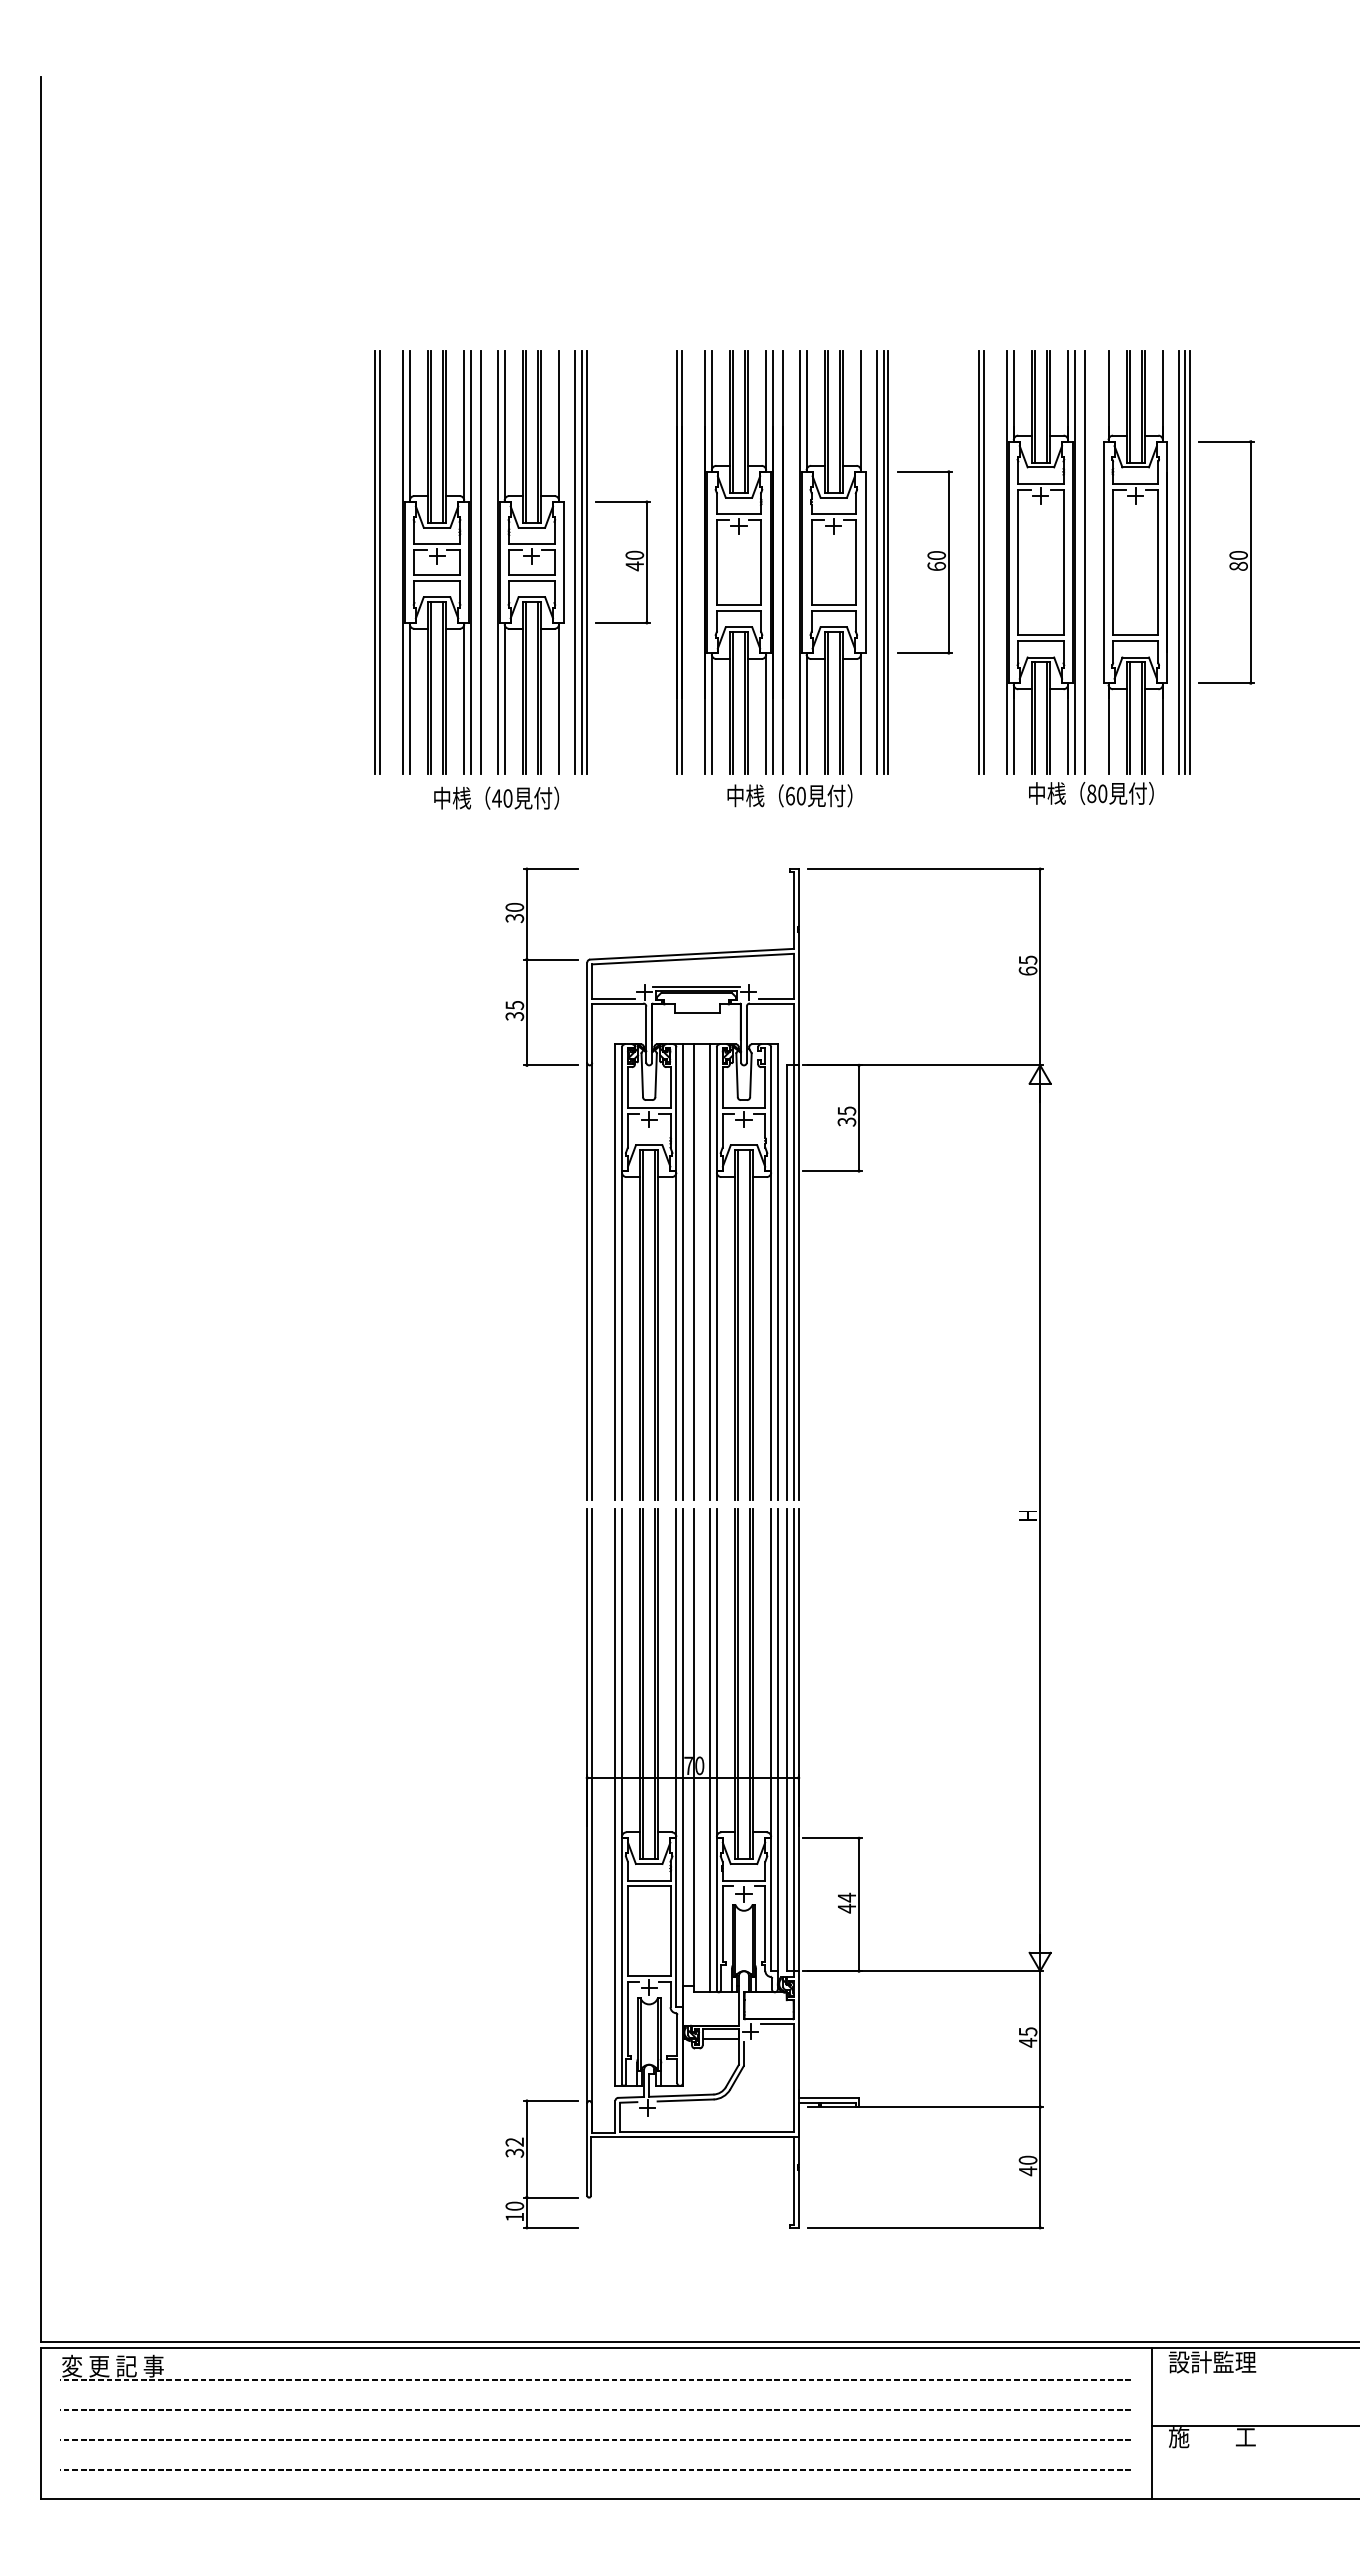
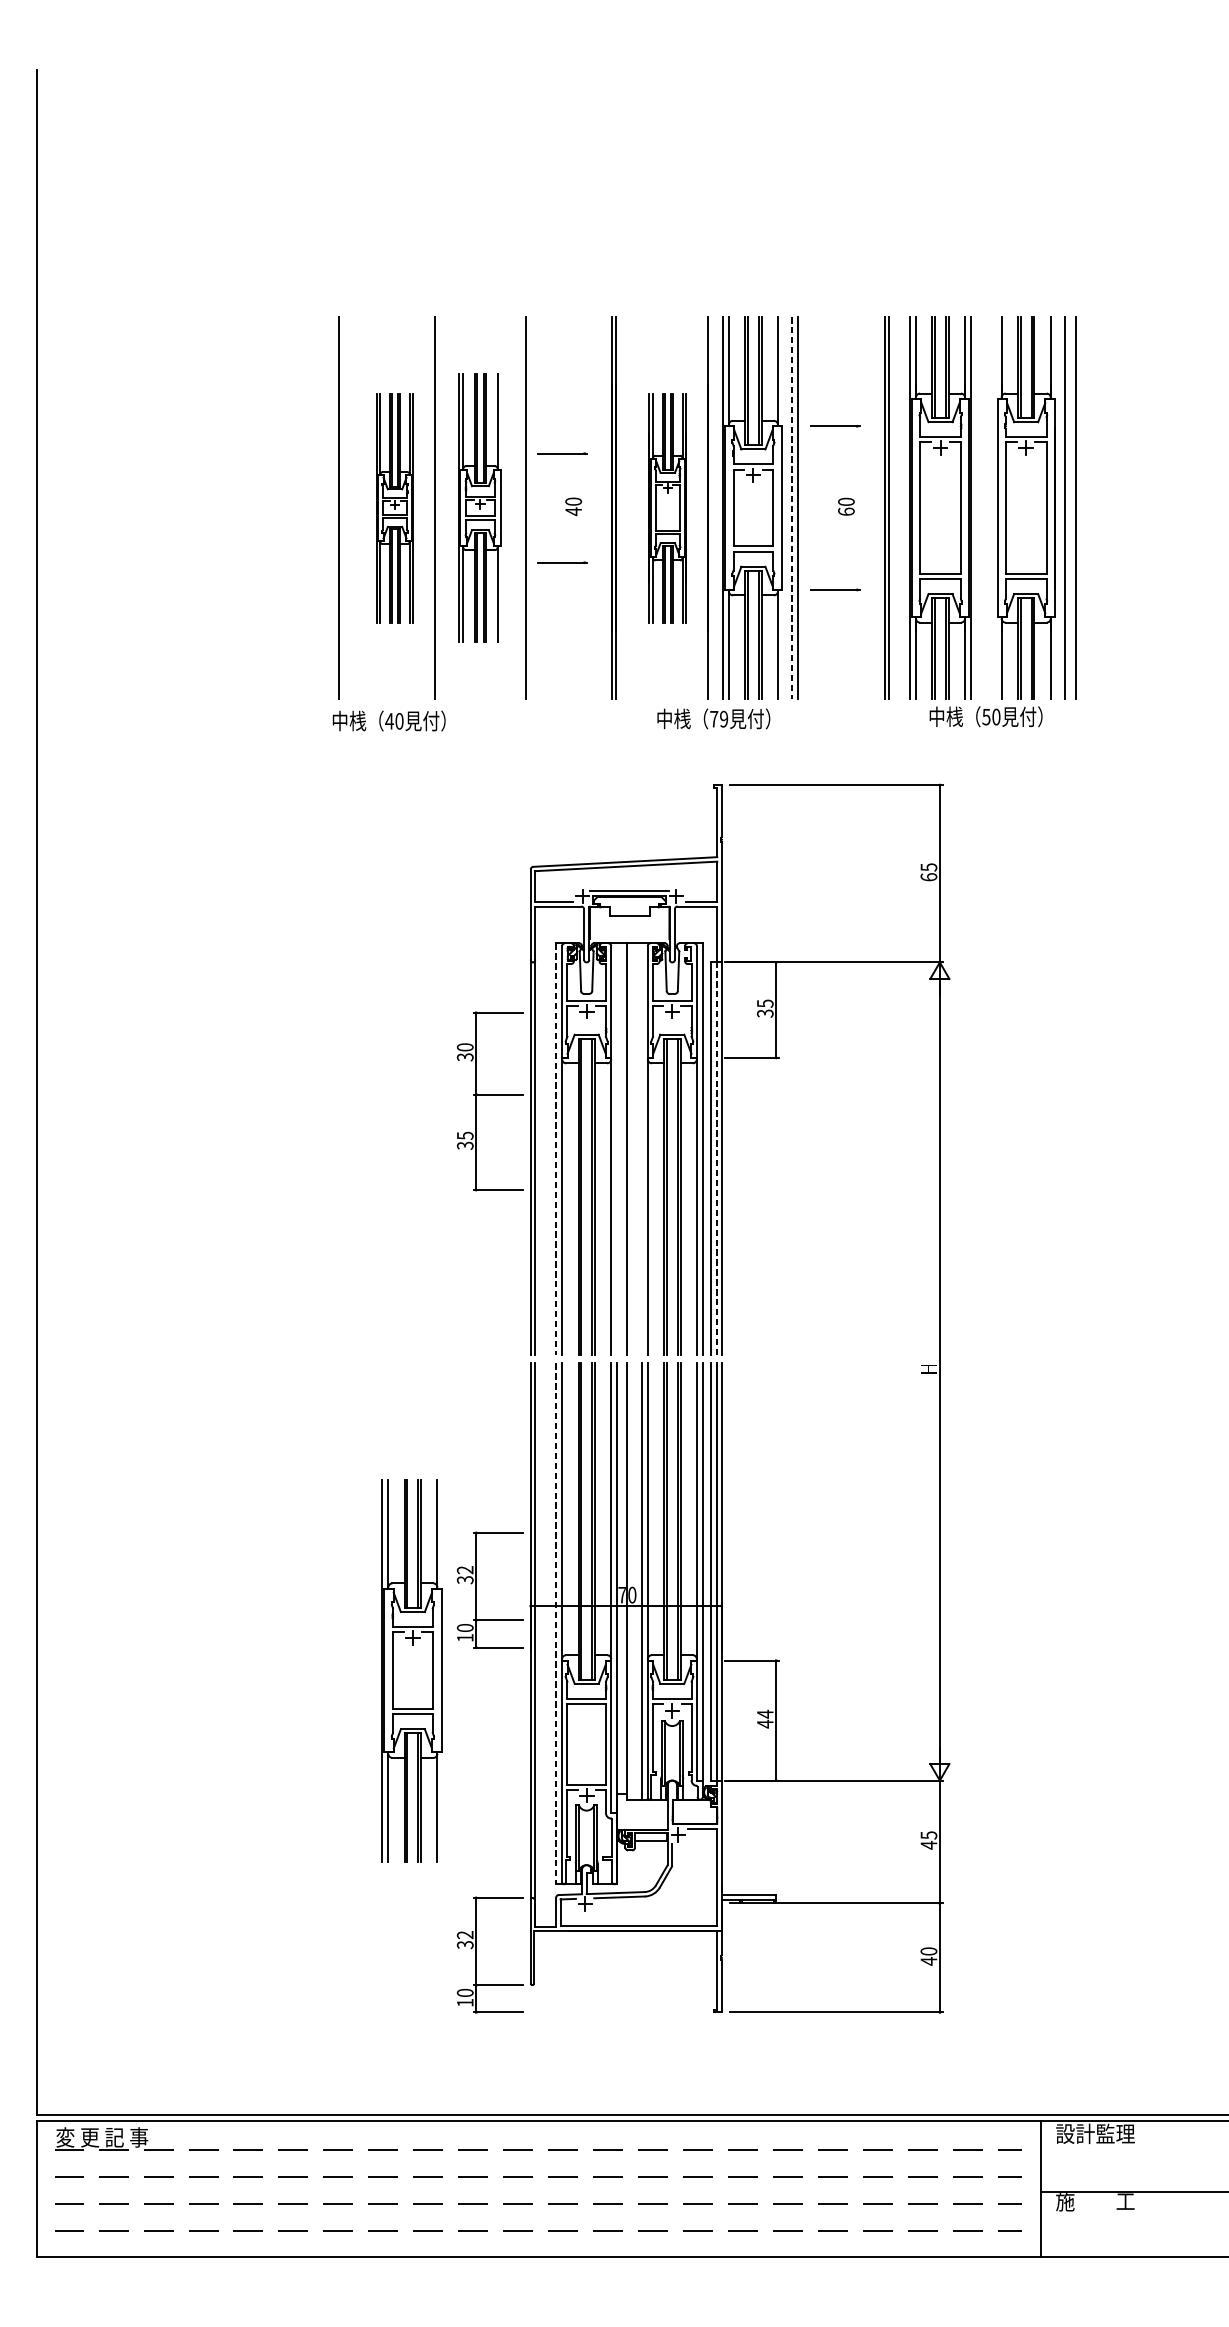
line: (380, 562) -> (343, 508), removed
part: (436, 562) -> (394, 508), size x0.6
part: (530, 562) -> (479, 508), size x0.7
line: (574, 562) -> (519, 508), removed
line: (586, 562) -> (530, 508), removed
line: (646, 562) -> (584, 508), removed
part: (738, 562) -> (667, 508), size x0.6
line: (876, 562) -> (791, 508), solid -> dashed
line: (888, 562) -> (802, 508), removed
line: (948, 562) -> (857, 508), removed
line: (1085, 562) -> (980, 508), removed
line: (1185, 562) -> (1071, 508), removed
part: (1226, 562) -> (1108, 508), removed
text: (1091, 793) -> (986, 716), 80 -> 50
text: (795, 795) -> (718, 718), 60 -> 79
text: (496, 797) -> (389, 720), moved
part: (541, 966) -> (489, 1100), moved
line: (615, 1272) -> (556, 1149), solid -> dashed
line: (683, 1272) -> (617, 1149), removed
line: (710, 1272) -> (642, 1149), removed
line: (793, 1282) -> (717, 1158), solid -> dashed
part: (527, 1760) -> (476, 1590), added
line: (615, 1798) -> (556, 1624), solid -> dashed
part: (455, 1849) -> (411, 1670), added

